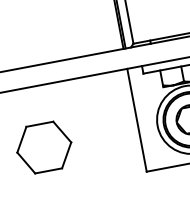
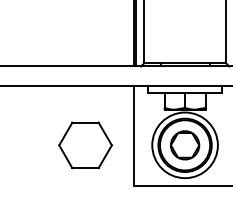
part: (44, 147) -> (85, 145), moved

